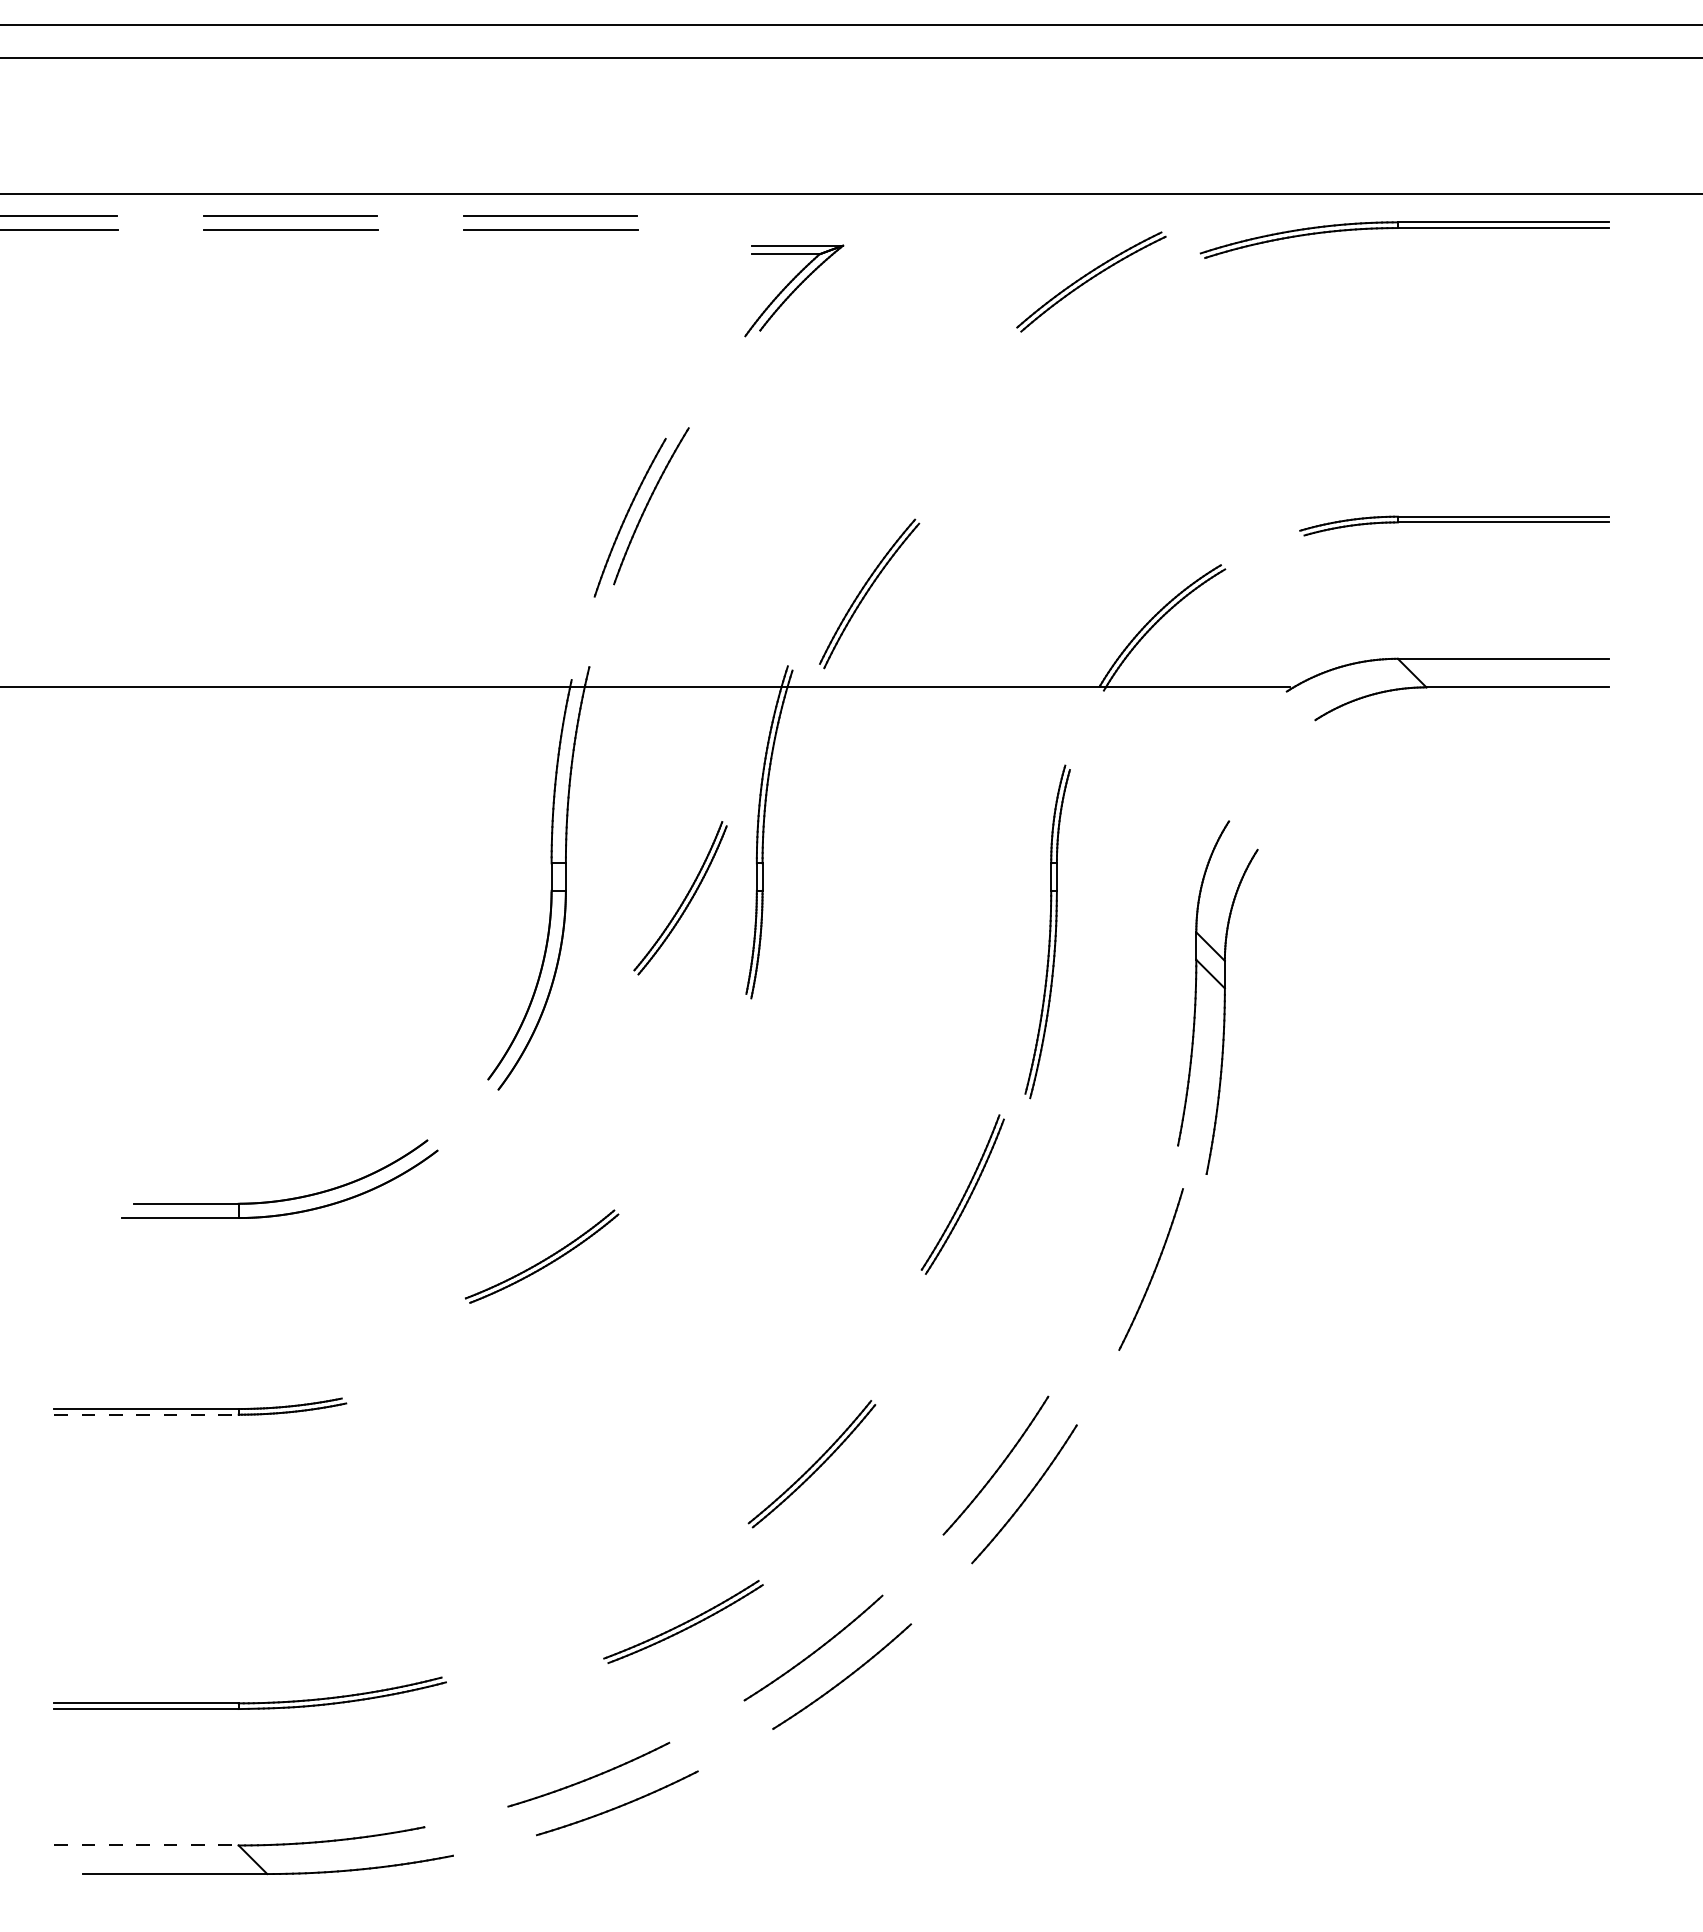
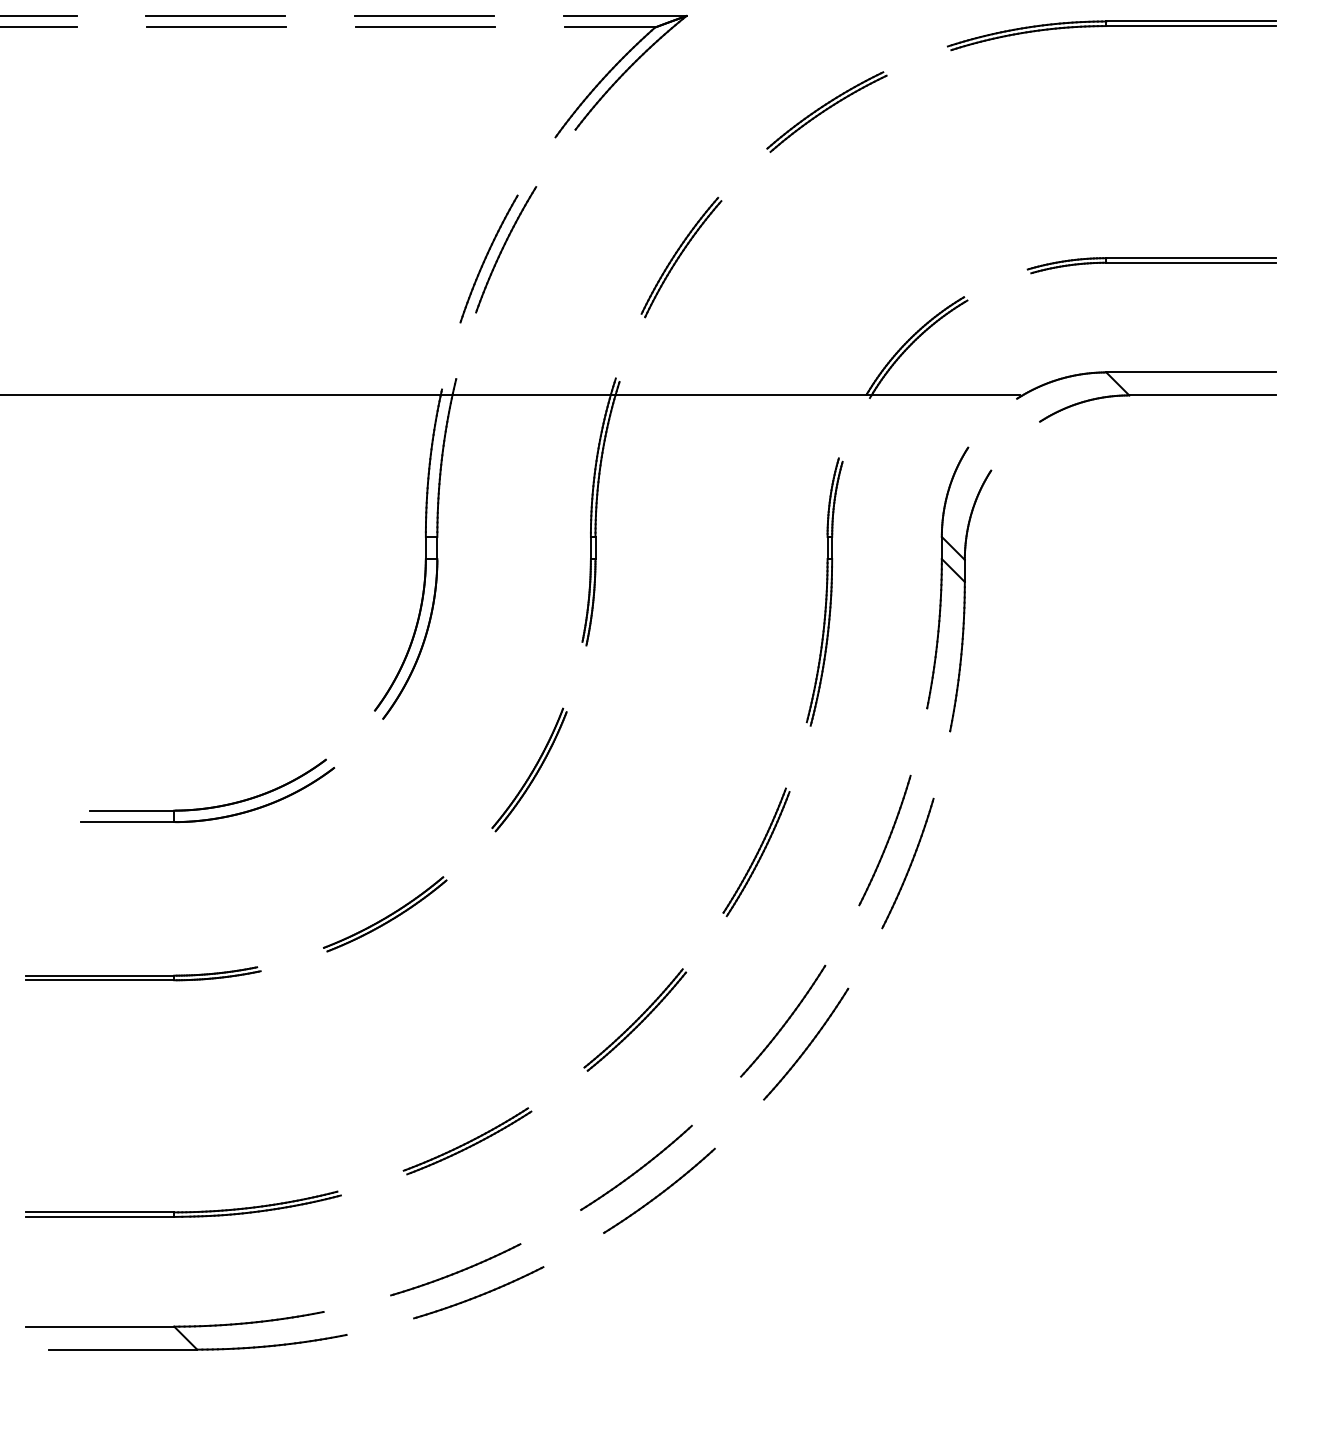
part: (1091, 281) -> (827, 111), moved
part: (793, 290) -> (620, 76), size x1.67
part: (869, 593) -> (681, 257), moved
part: (680, 898) -> (529, 770), moved
part: (1223, 998) -> (963, 590), moved
part: (962, 1194) -> (756, 852), moved
part: (1122, 1240) -> (884, 840), added
part: (542, 1256) -> (385, 914), moved
line: (147, 1414) -> (100, 980), dashed -> solid
part: (683, 1621) -> (467, 1140), moved
line: (147, 1845) -> (100, 1326), dashed -> solid

